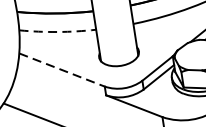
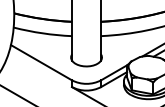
arc: (57, 32) -> (42, 33), dashed -> solid
line: (62, 69) -> (41, 62), dashed -> solid

